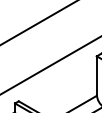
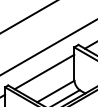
line: (61, 84) -> (44, 71), added

